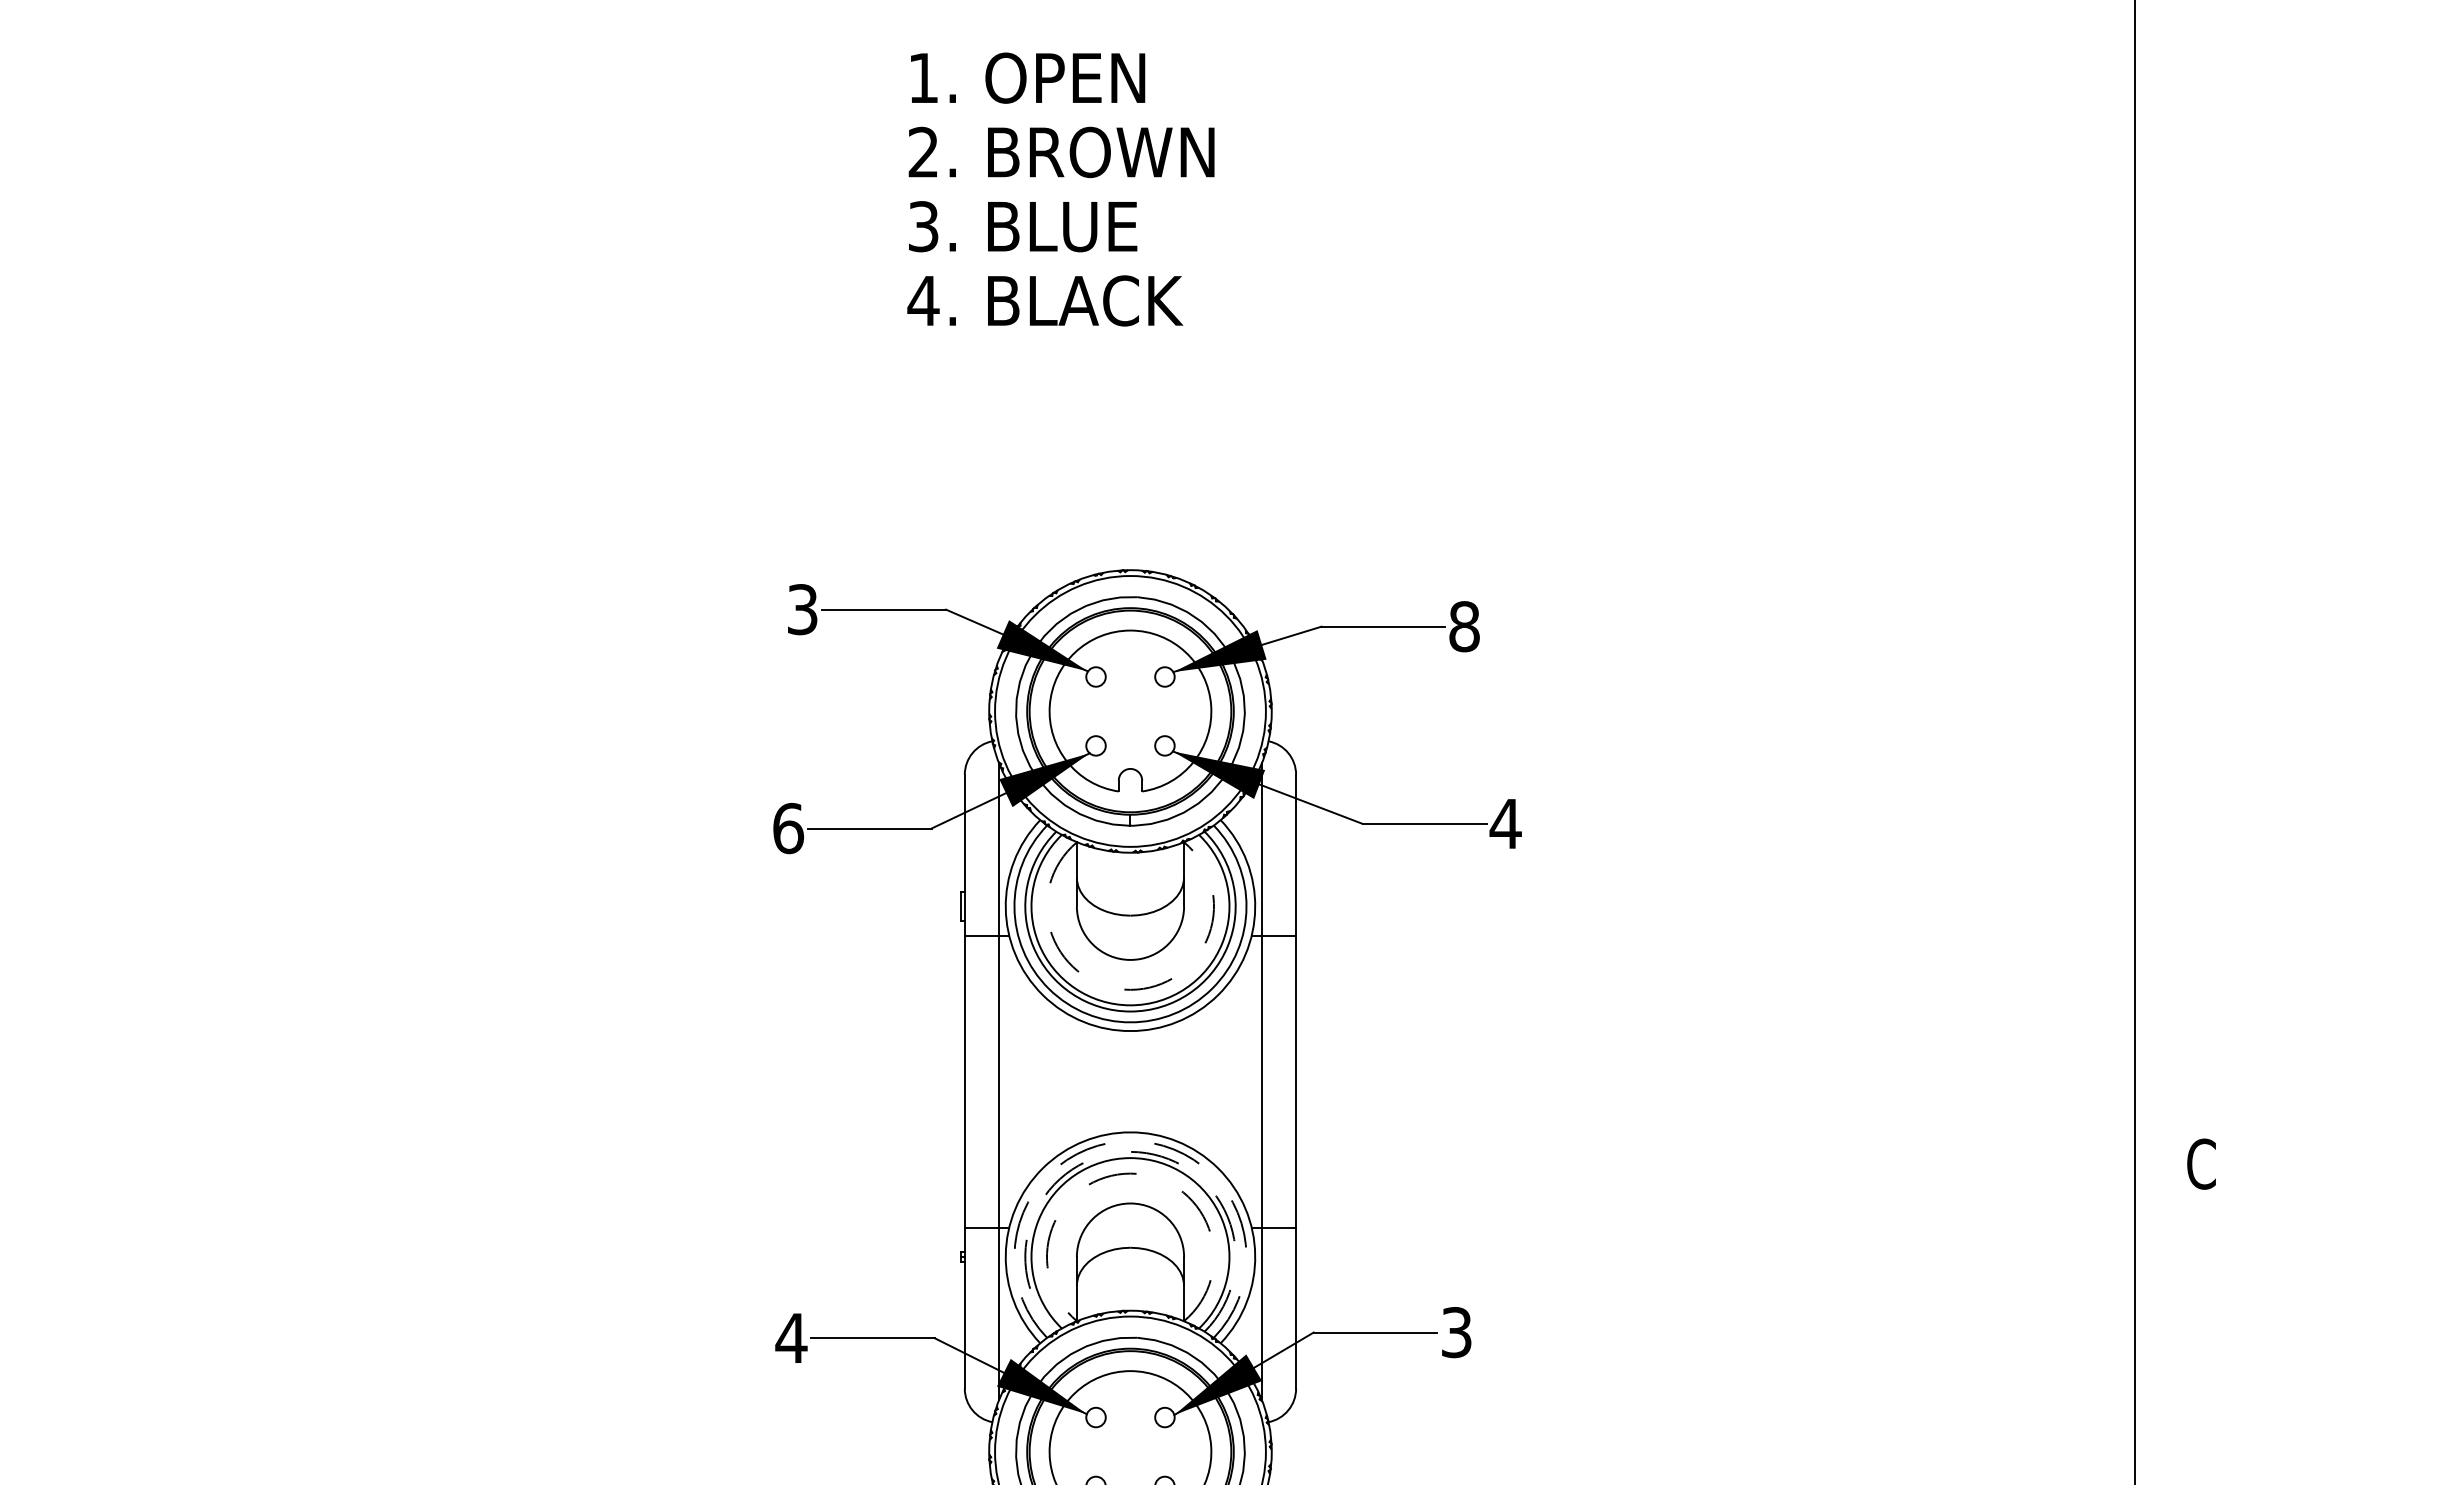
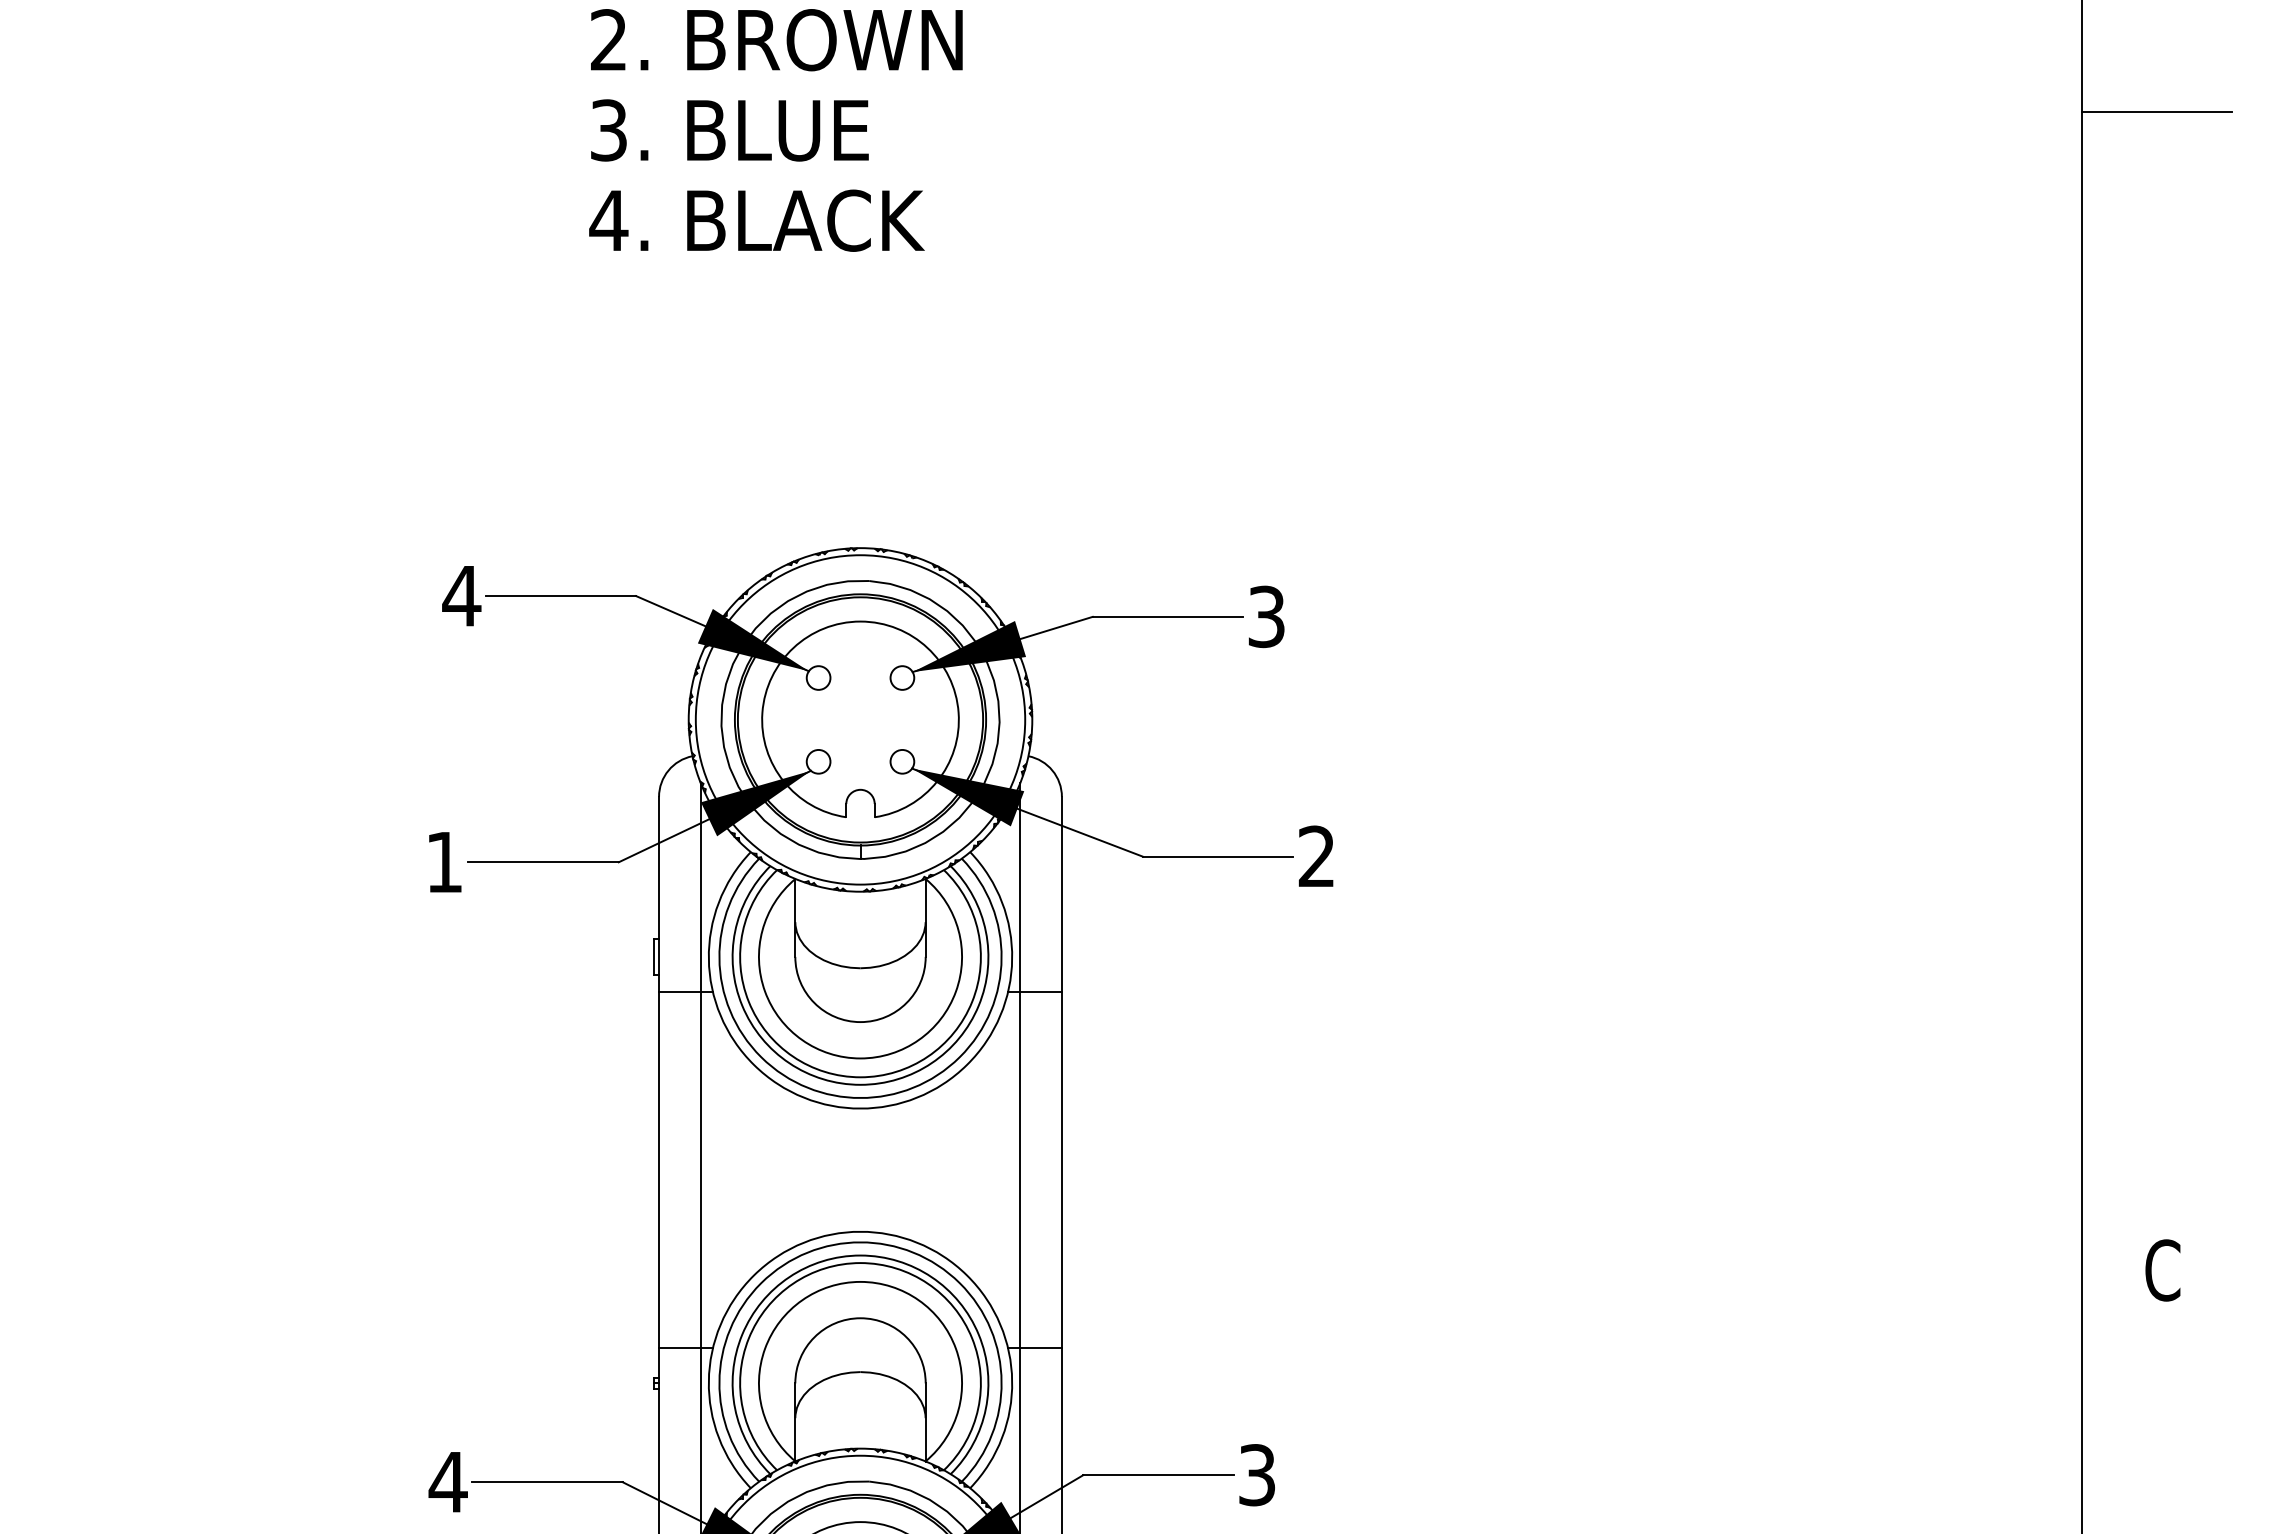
line: (2196, 211) -> (2156, 111), added
text: (802, 609) -> (461, 595), 3 -> 4
text: (1464, 626) -> (1266, 616), 8 -> 3
text: (1505, 823) -> (1316, 856), 4 -> 2
text: (788, 828) -> (444, 862), 6 -> 1
arc: (1130, 989) -> (860, 1058), dashed -> solid
arc: (1130, 1141) -> (860, 1242), dashed -> solid
arc: (1130, 1151) -> (860, 1255), dashed -> solid
arc: (1130, 1173) -> (860, 1281), dashed -> solid

